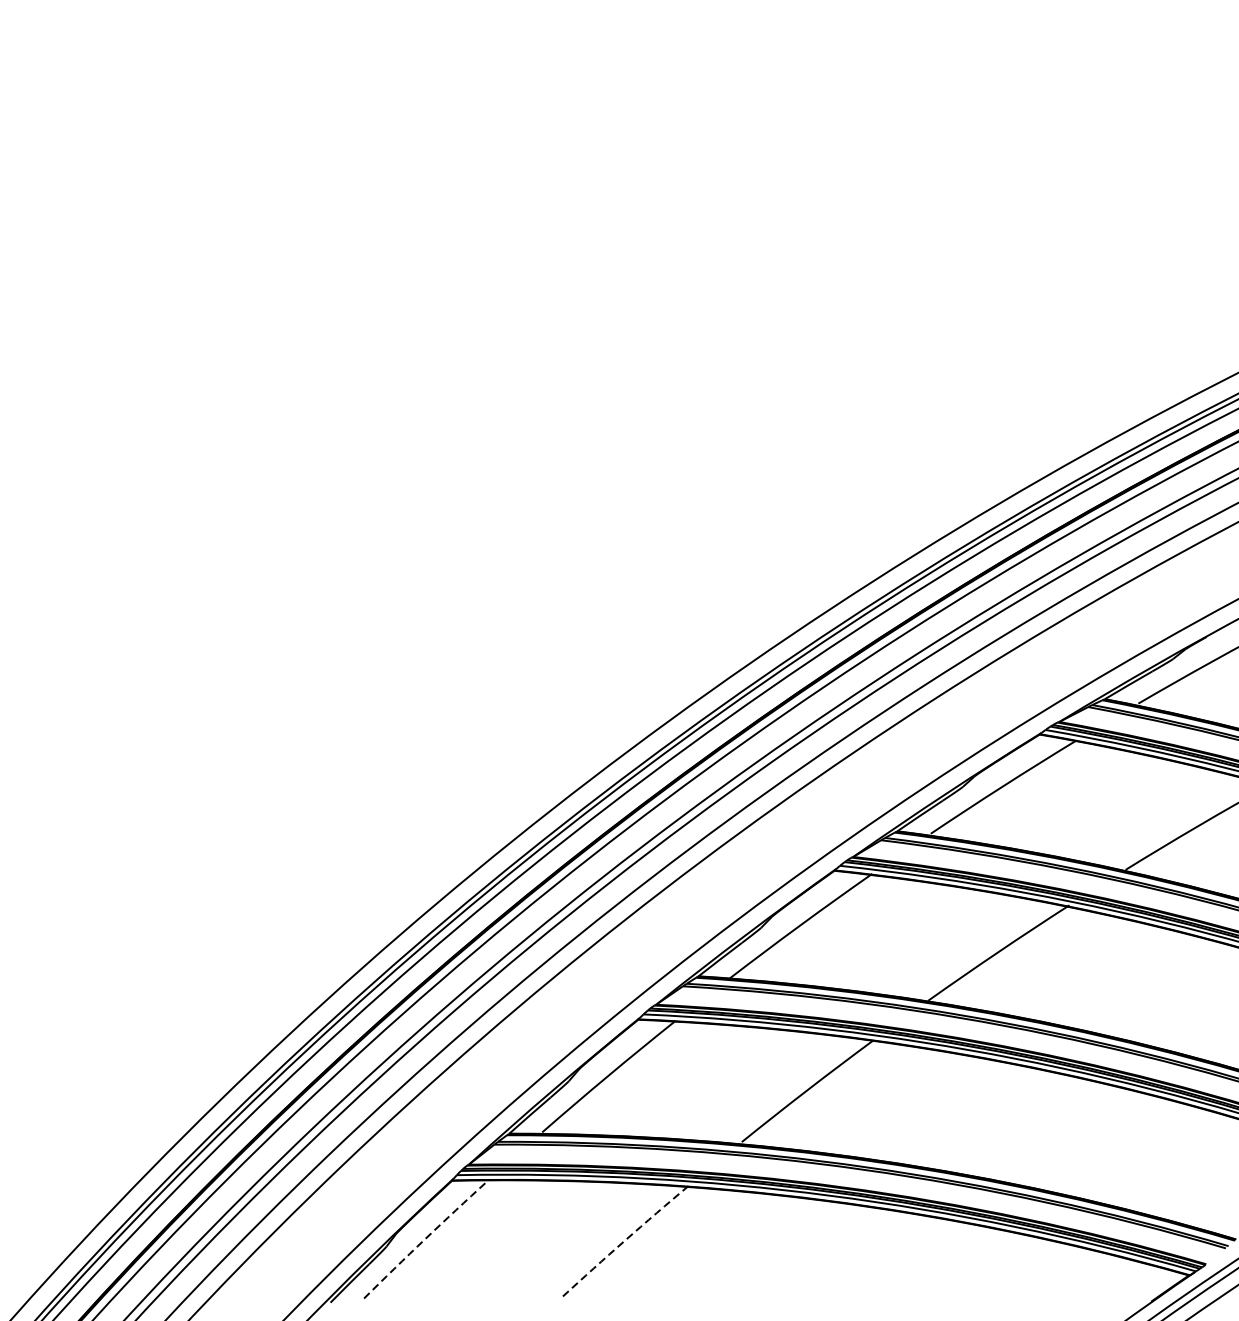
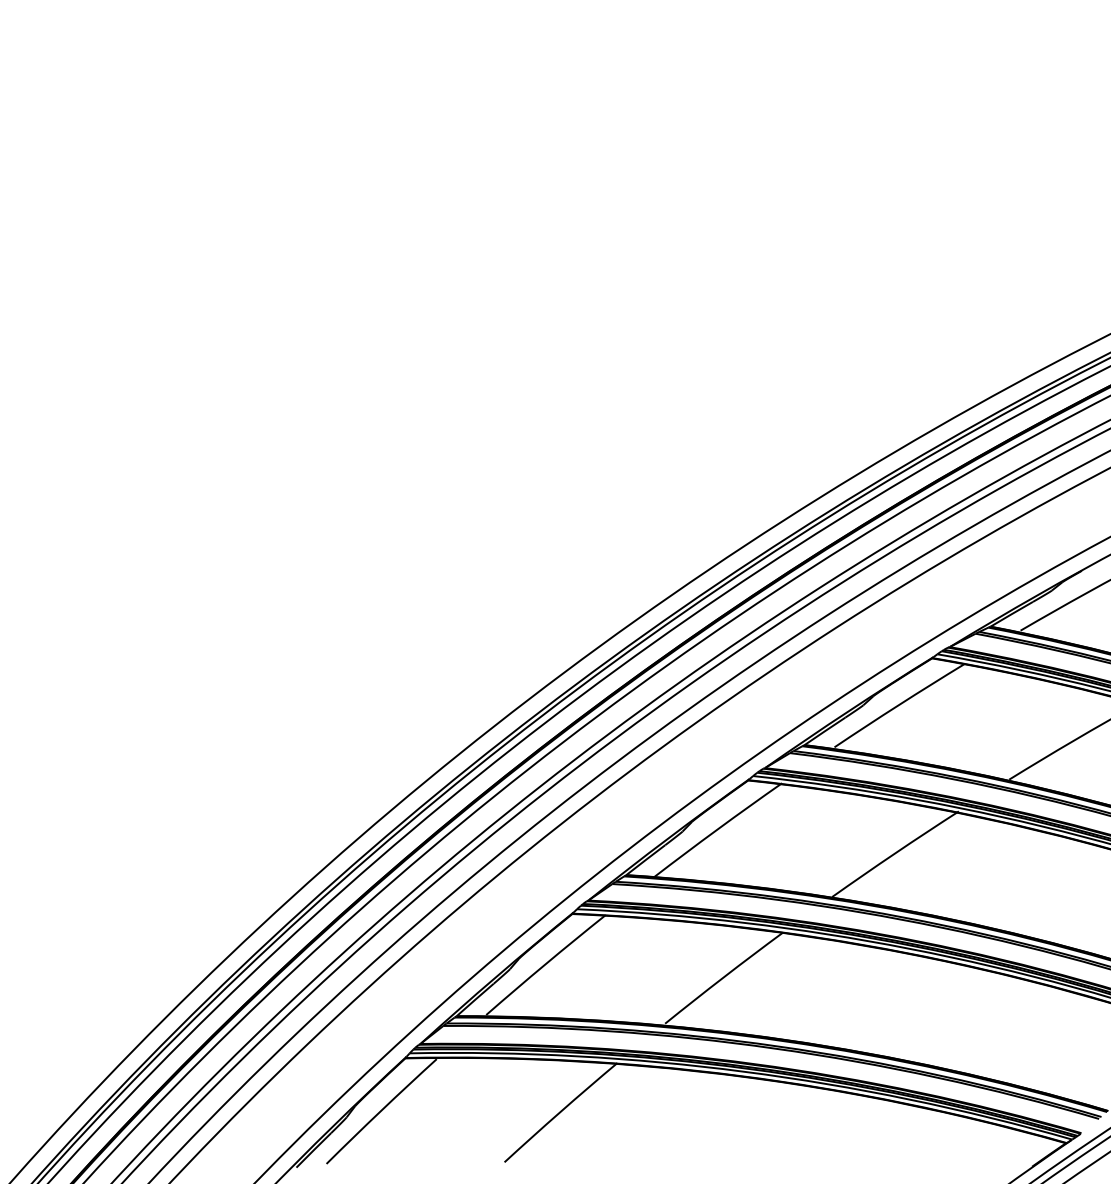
arc: (425, 1238) -> (381, 1110), dashed -> solid
arc: (625, 1241) -> (560, 1112), dashed -> solid

